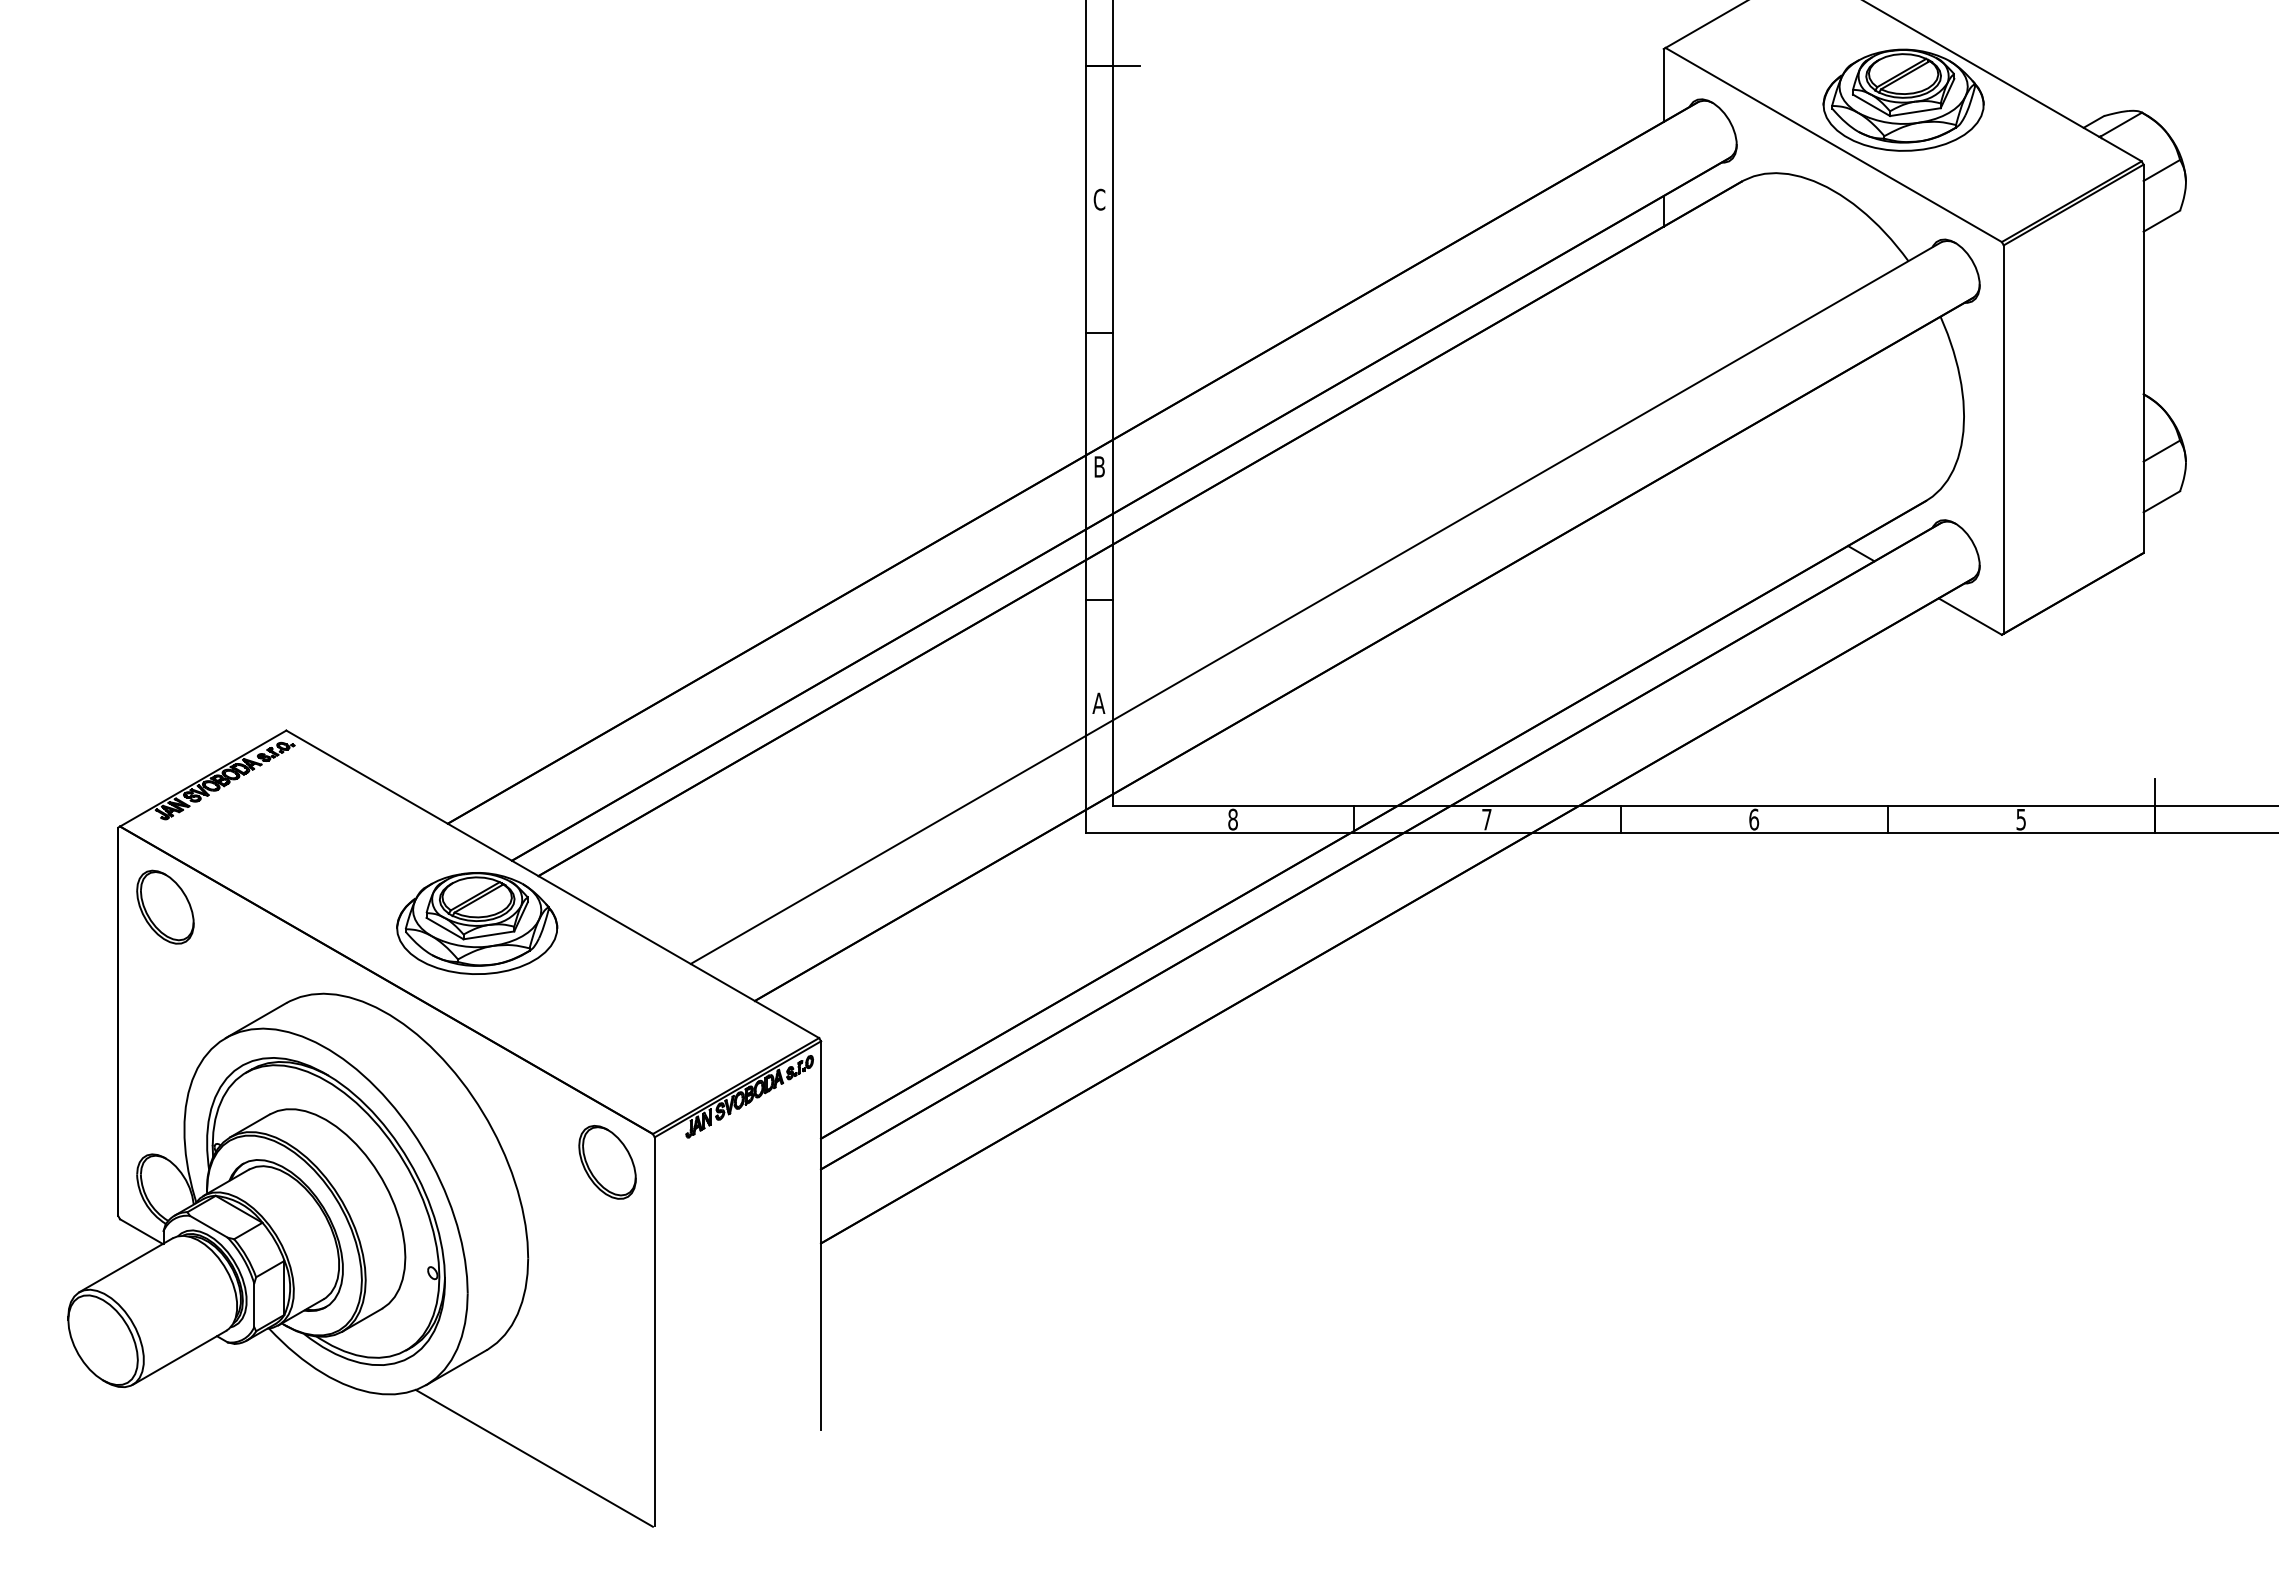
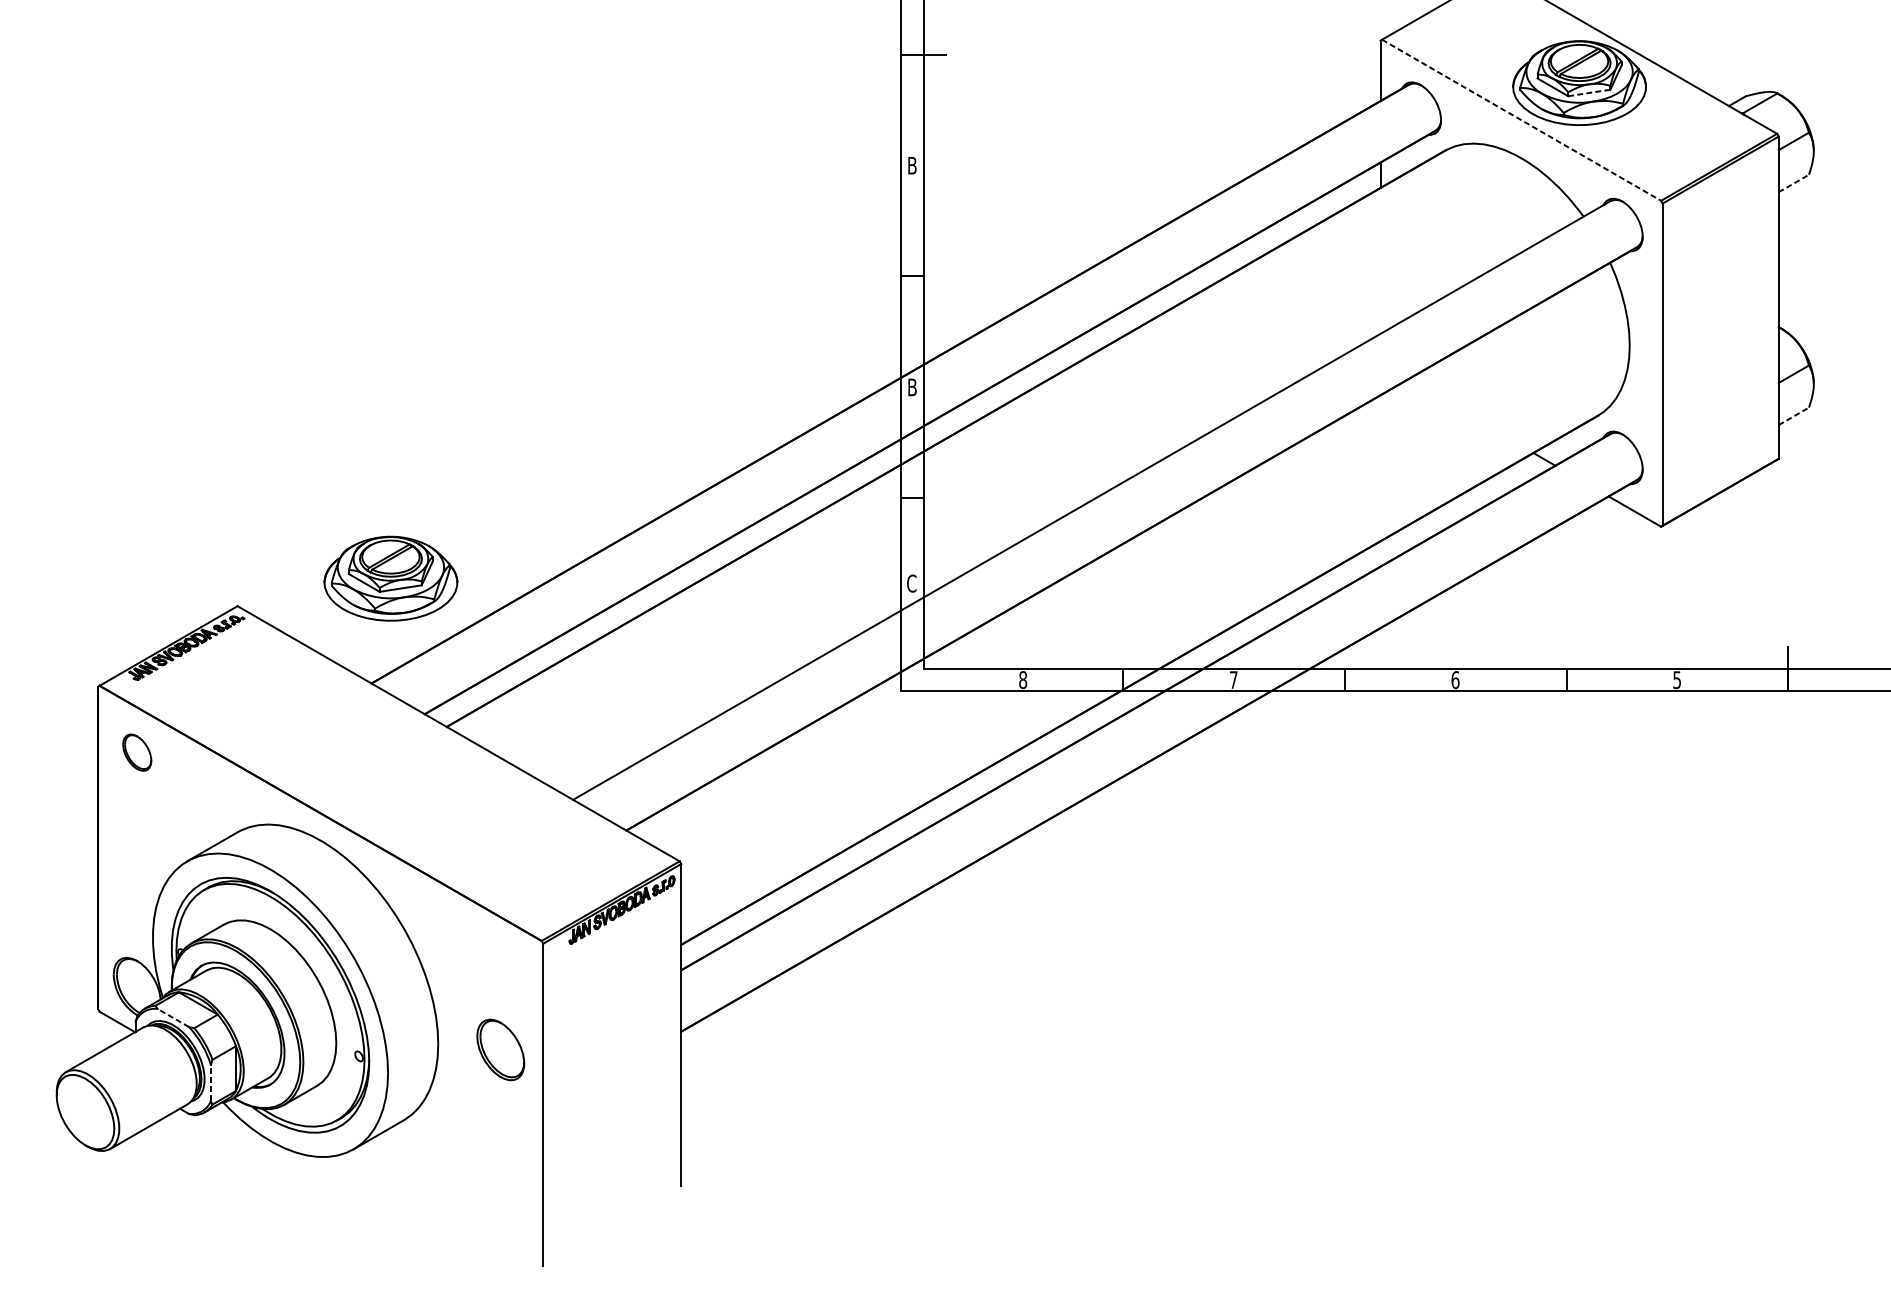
line: (1915, 112) -> (1589, 93), solid -> dashed
line: (1834, 145) -> (1522, 120), solid -> dashed
text: (1099, 199) -> (912, 165), C -> B
line: (2162, 220) -> (1794, 182), solid -> dashed
line: (2162, 501) -> (1794, 416), solid -> dashed
text: (1098, 703) -> (911, 583), A -> C
part: (165, 906) -> (137, 752), size x0.6
part: (477, 923) -> (391, 578), moved
part: (607, 1162) -> (500, 1050), moved
line: (208, 1226) -> (172, 1017), solid -> dashed
line: (254, 1305) -> (211, 1083), solid -> dashed
line: (533, 1457) -> (442, 1209), removed

